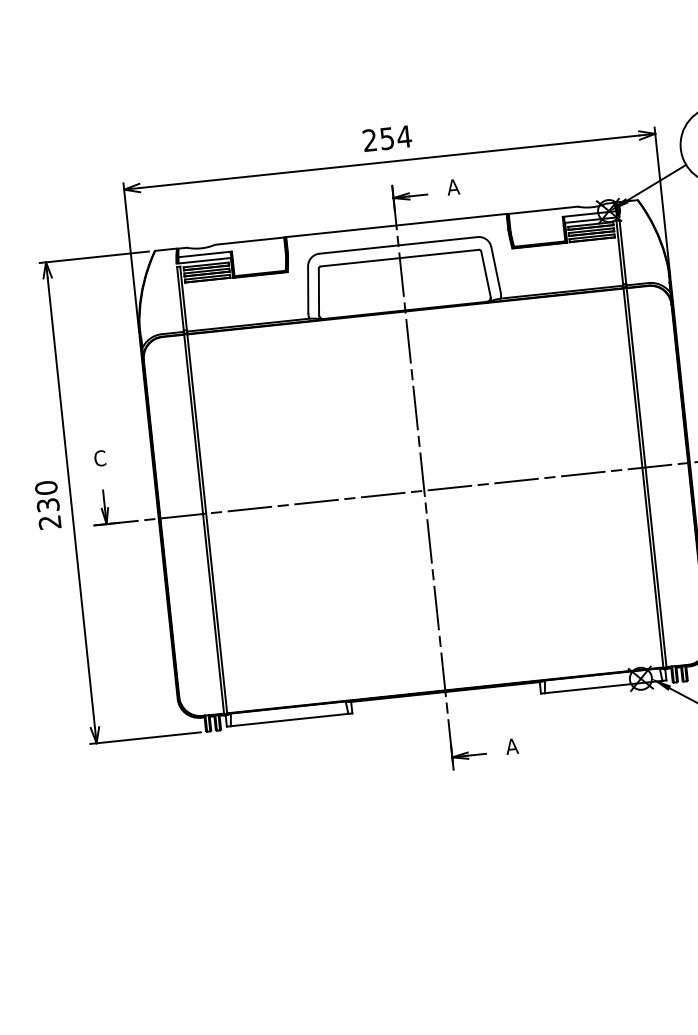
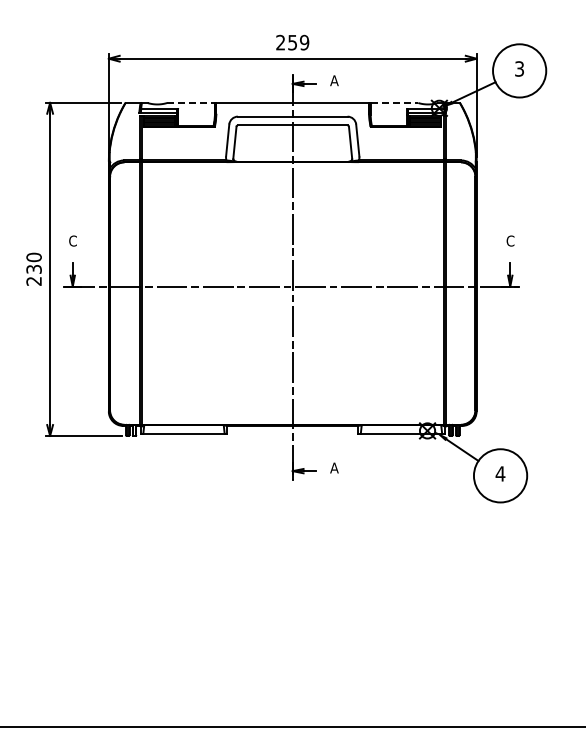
text: (404, 136) -> (304, 42), 254 -> 259
line: (543, 210) -> (394, 103), solid -> dashed
line: (250, 241) -> (191, 103), solid -> dashed

